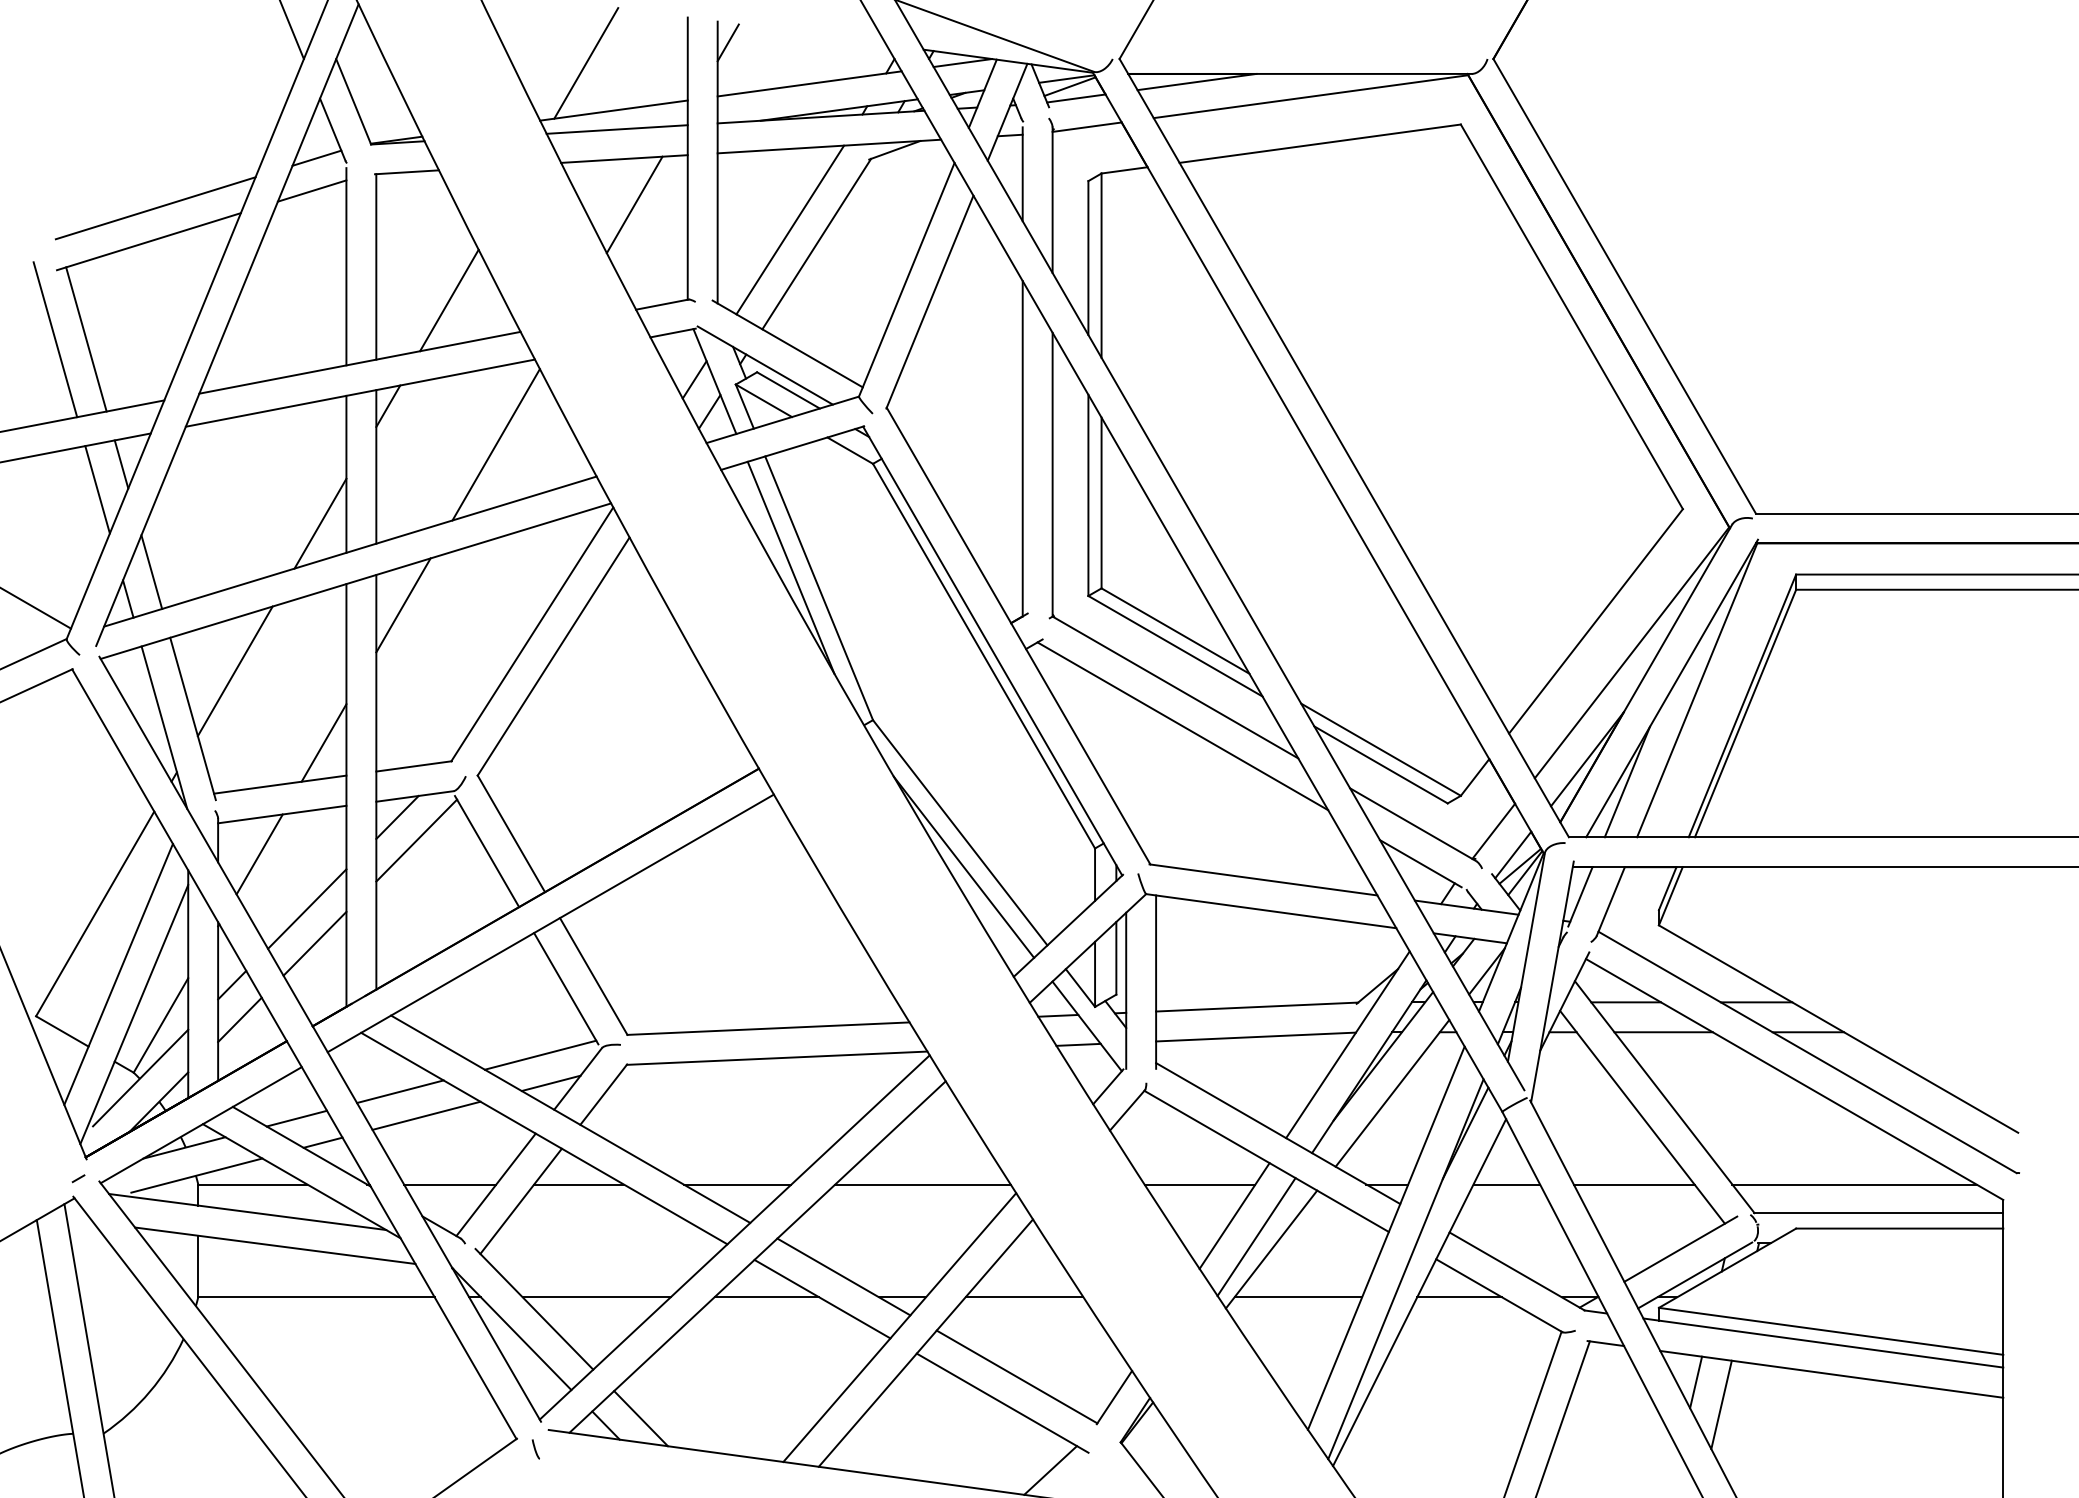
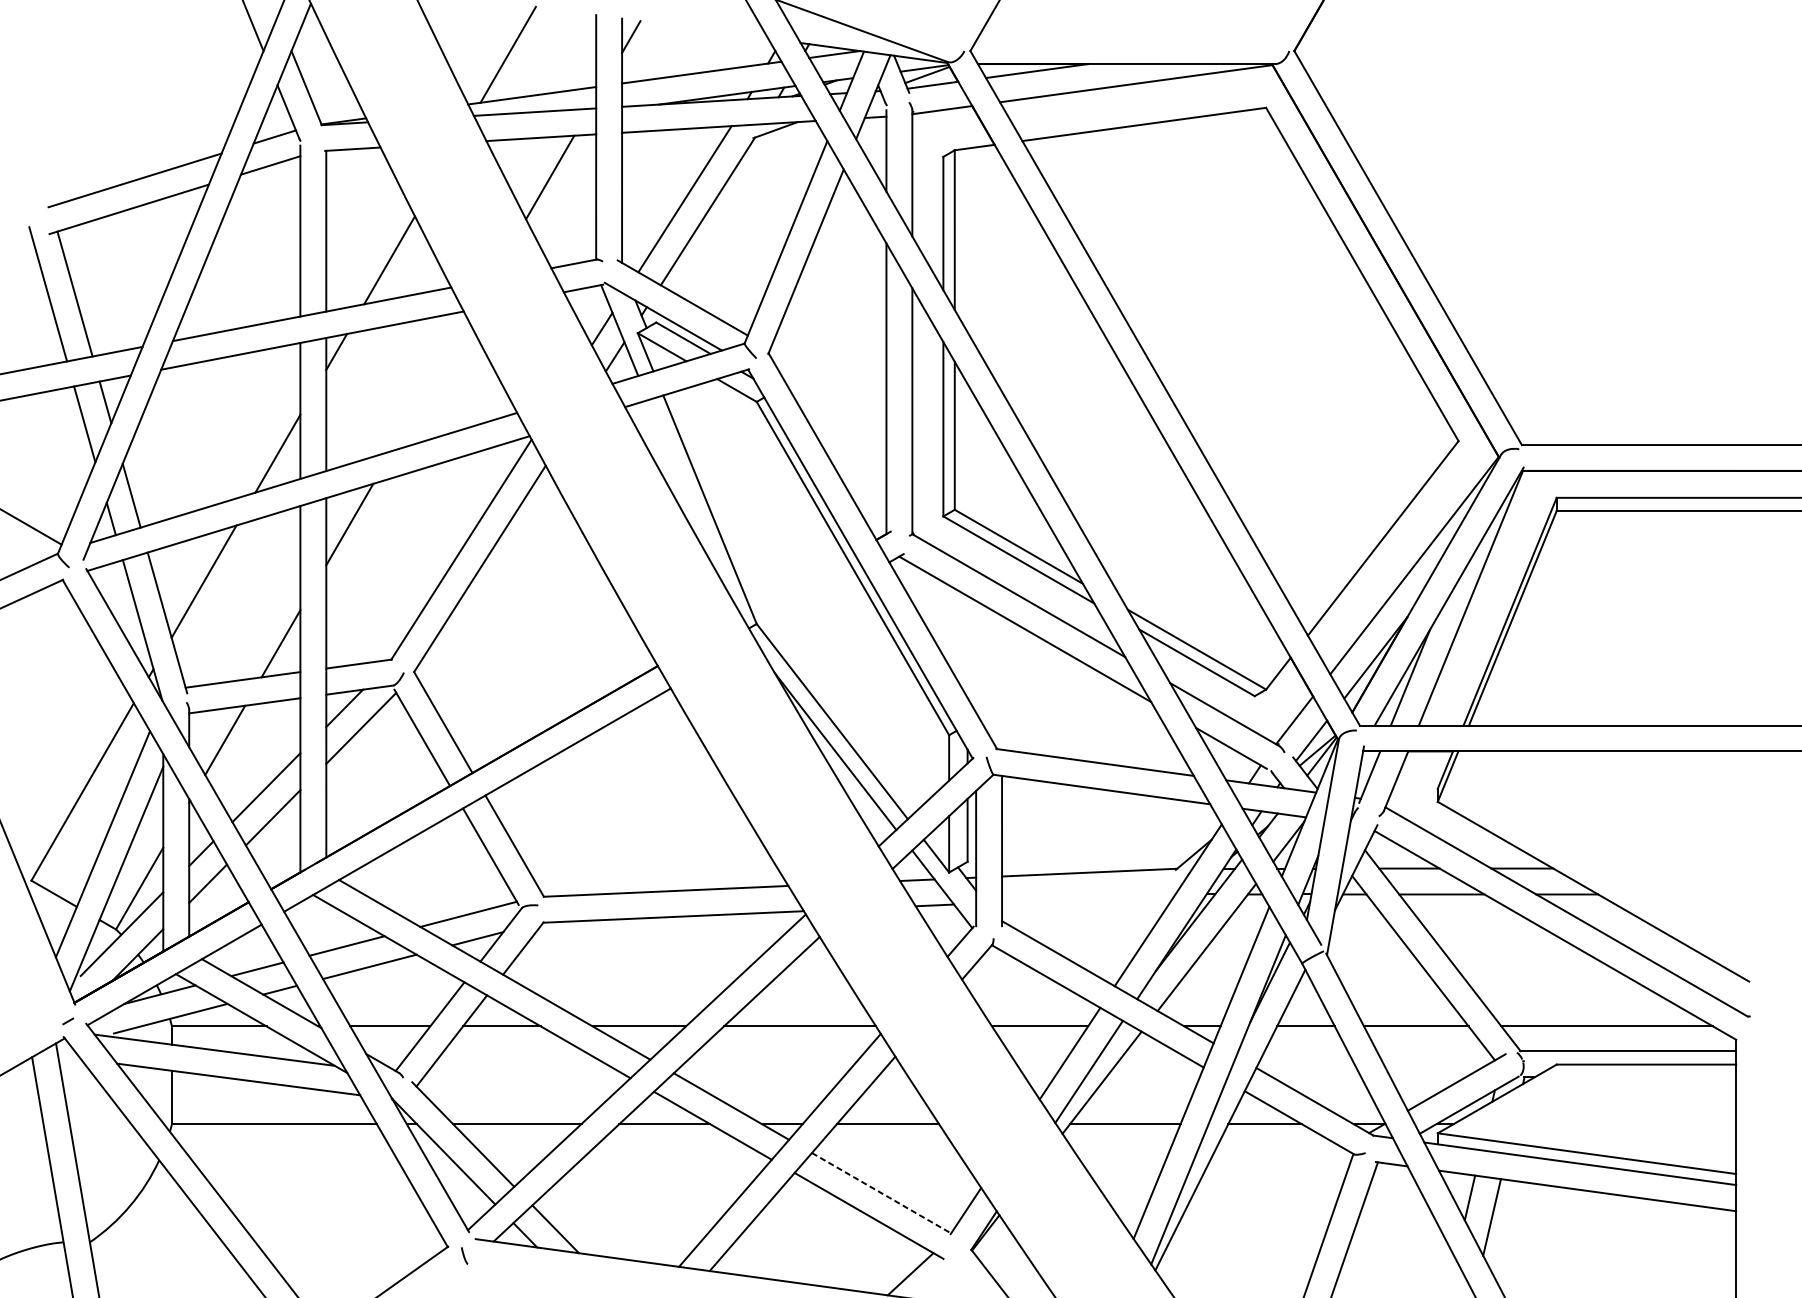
line: (495, 444) -> (429, 385), removed
line: (790, 567) -> (685, 491), removed
line: (1255, 1036) -> (1088, 898), removed
line: (1017, 1376) -> (881, 1192), solid -> dashed

